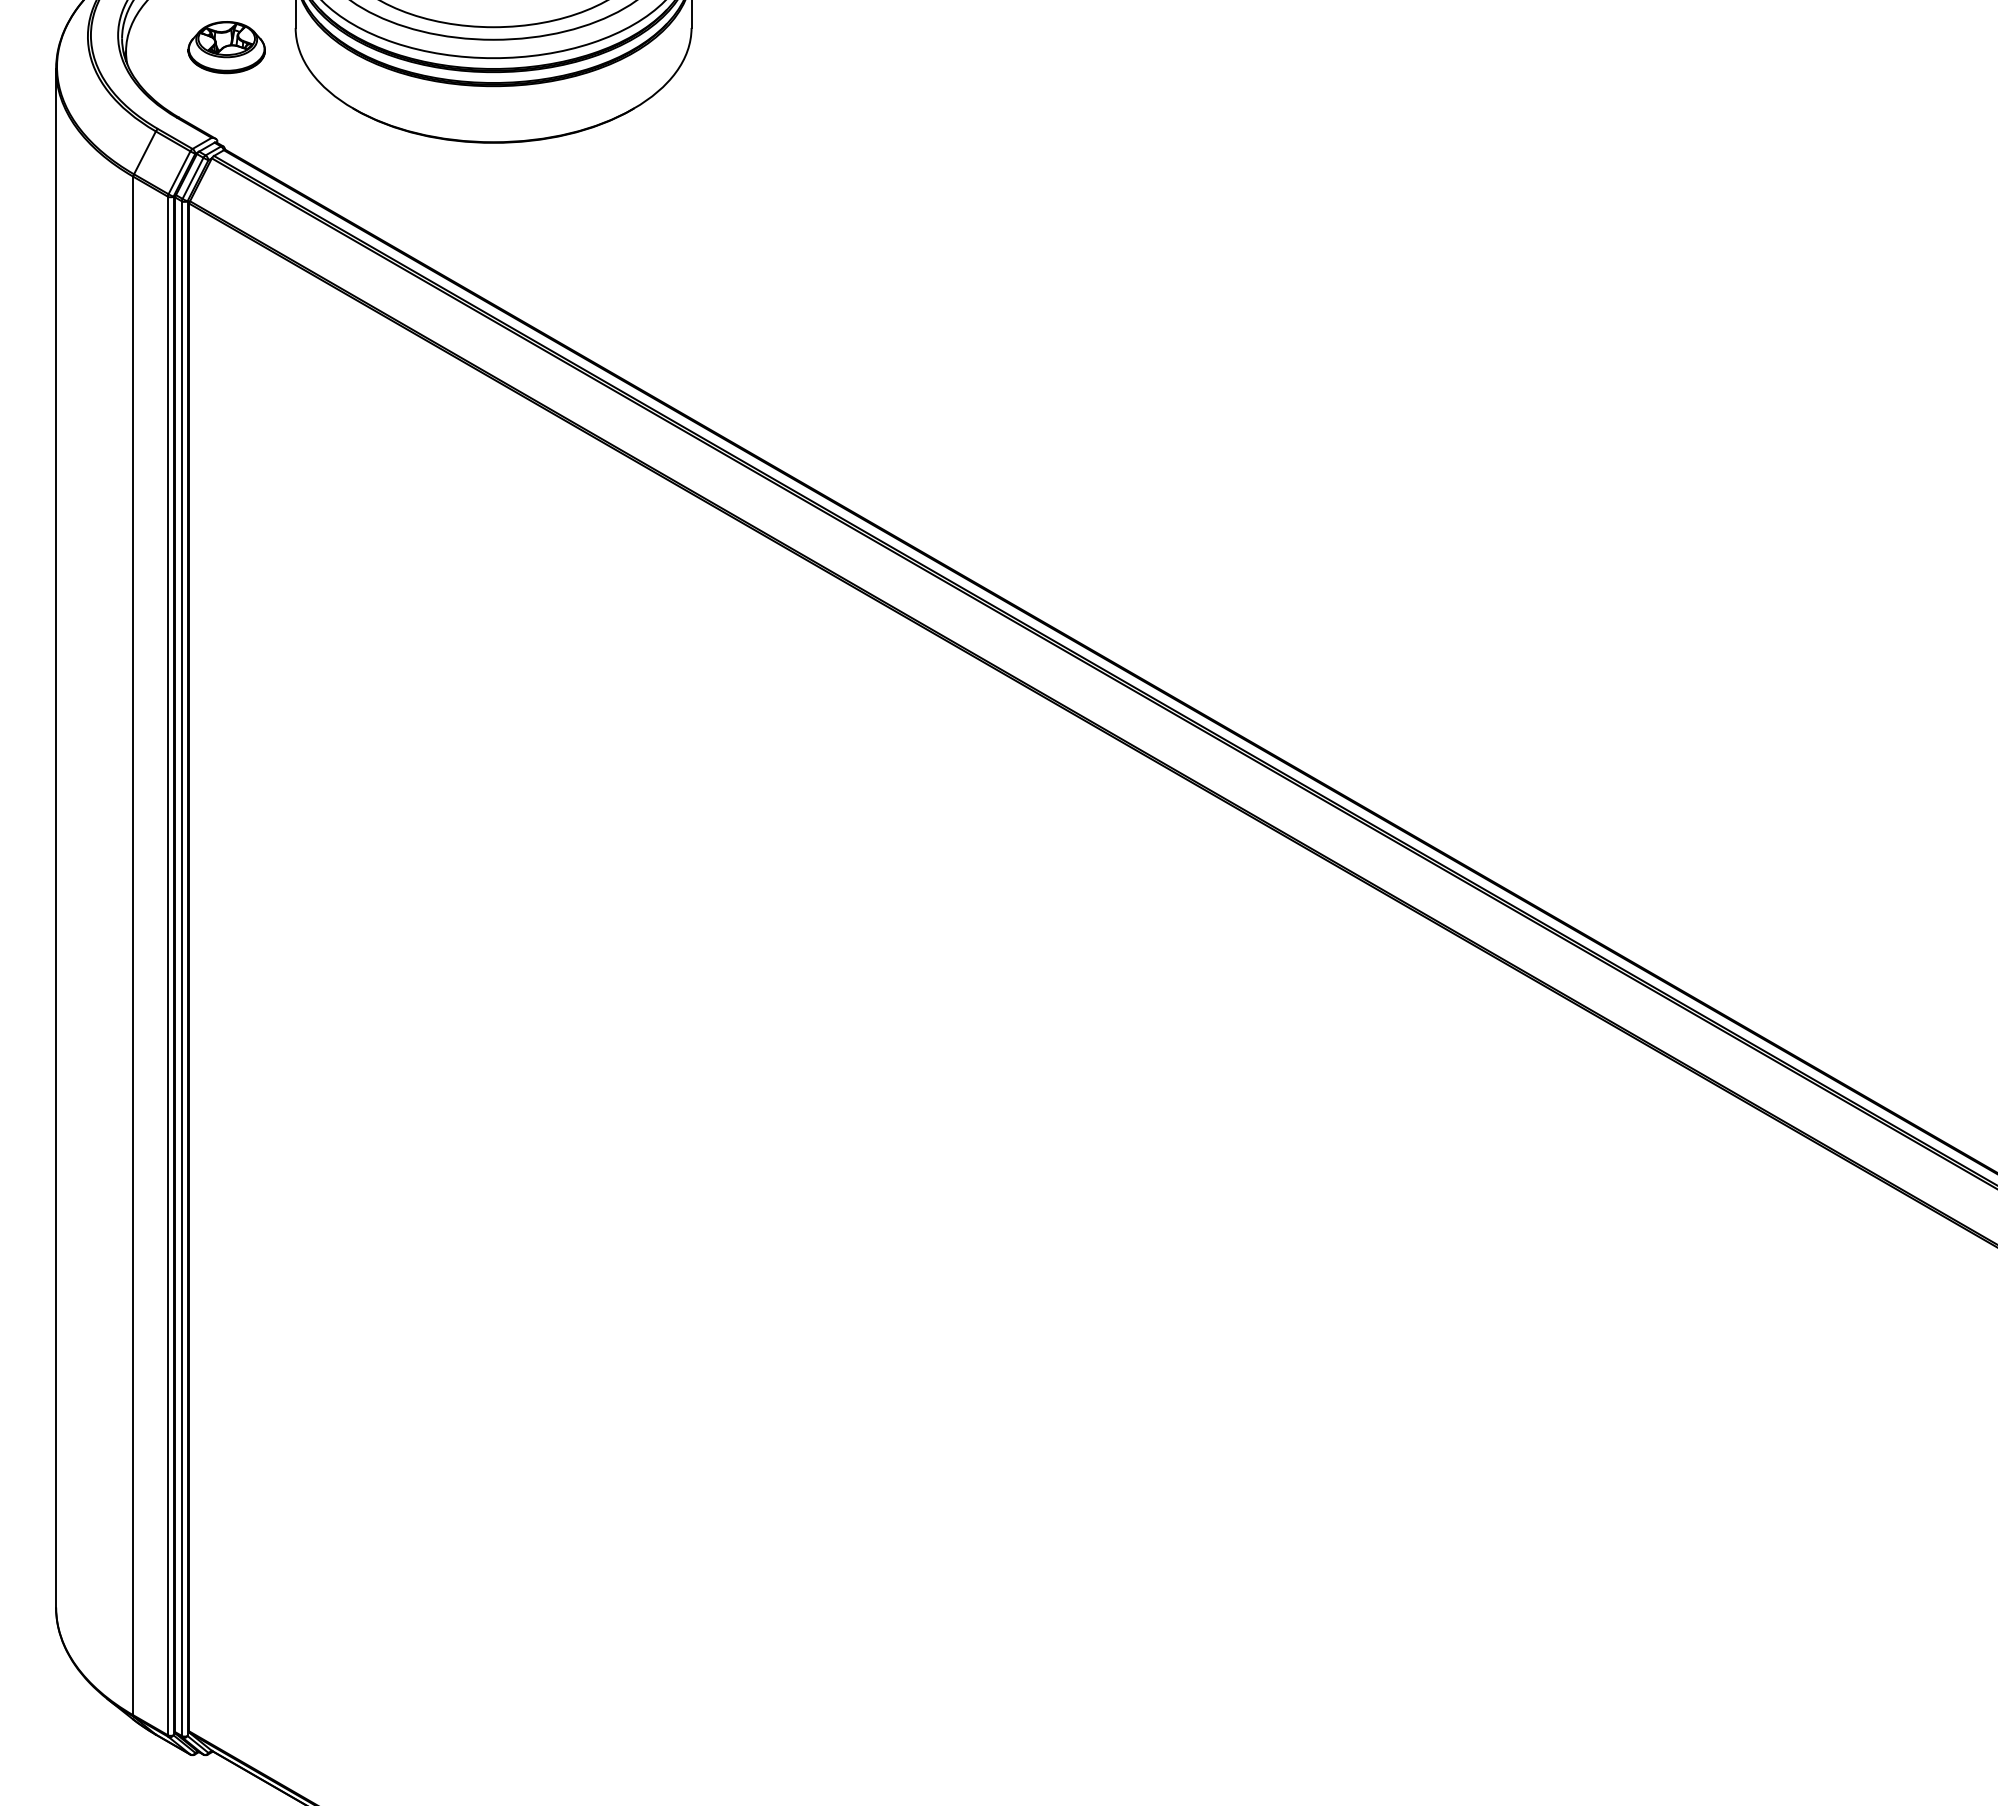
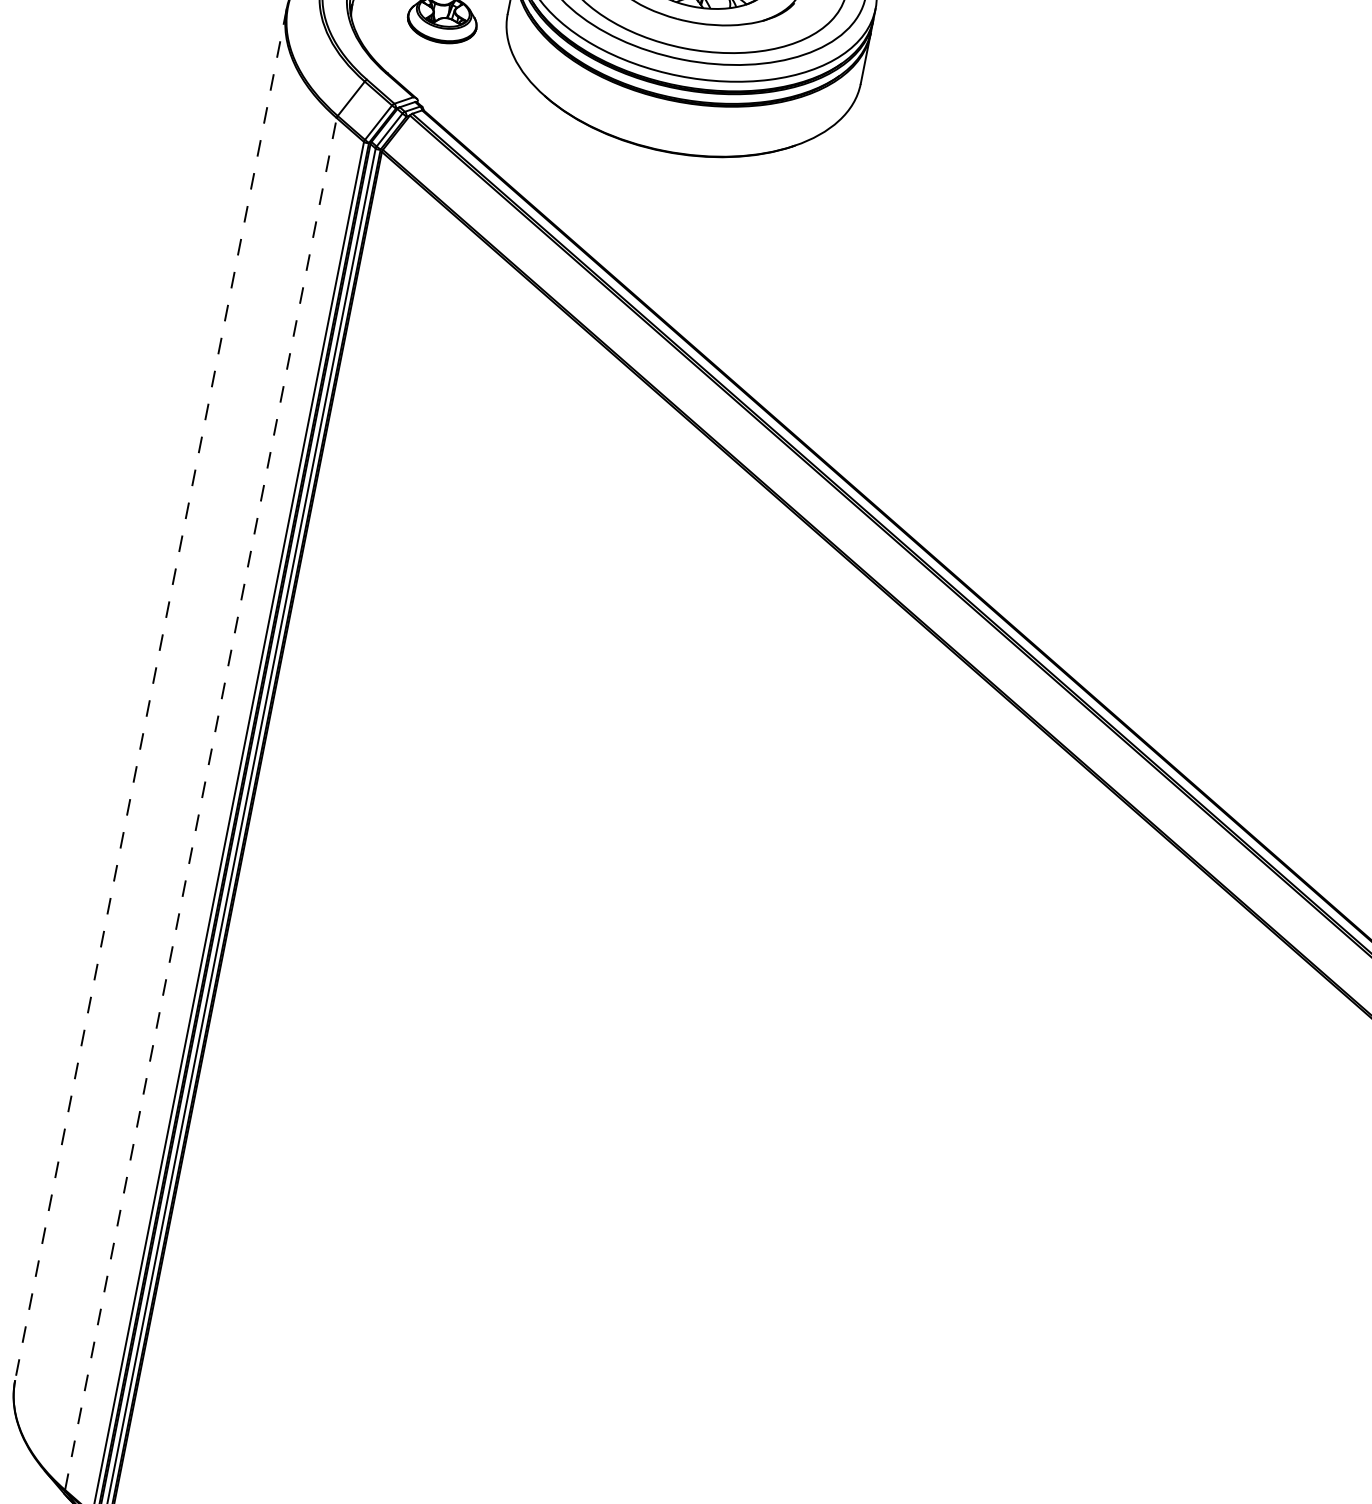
line: (56, 838) -> (151, 694), solid -> dashed
line: (133, 945) -> (201, 803), solid -> dashed

